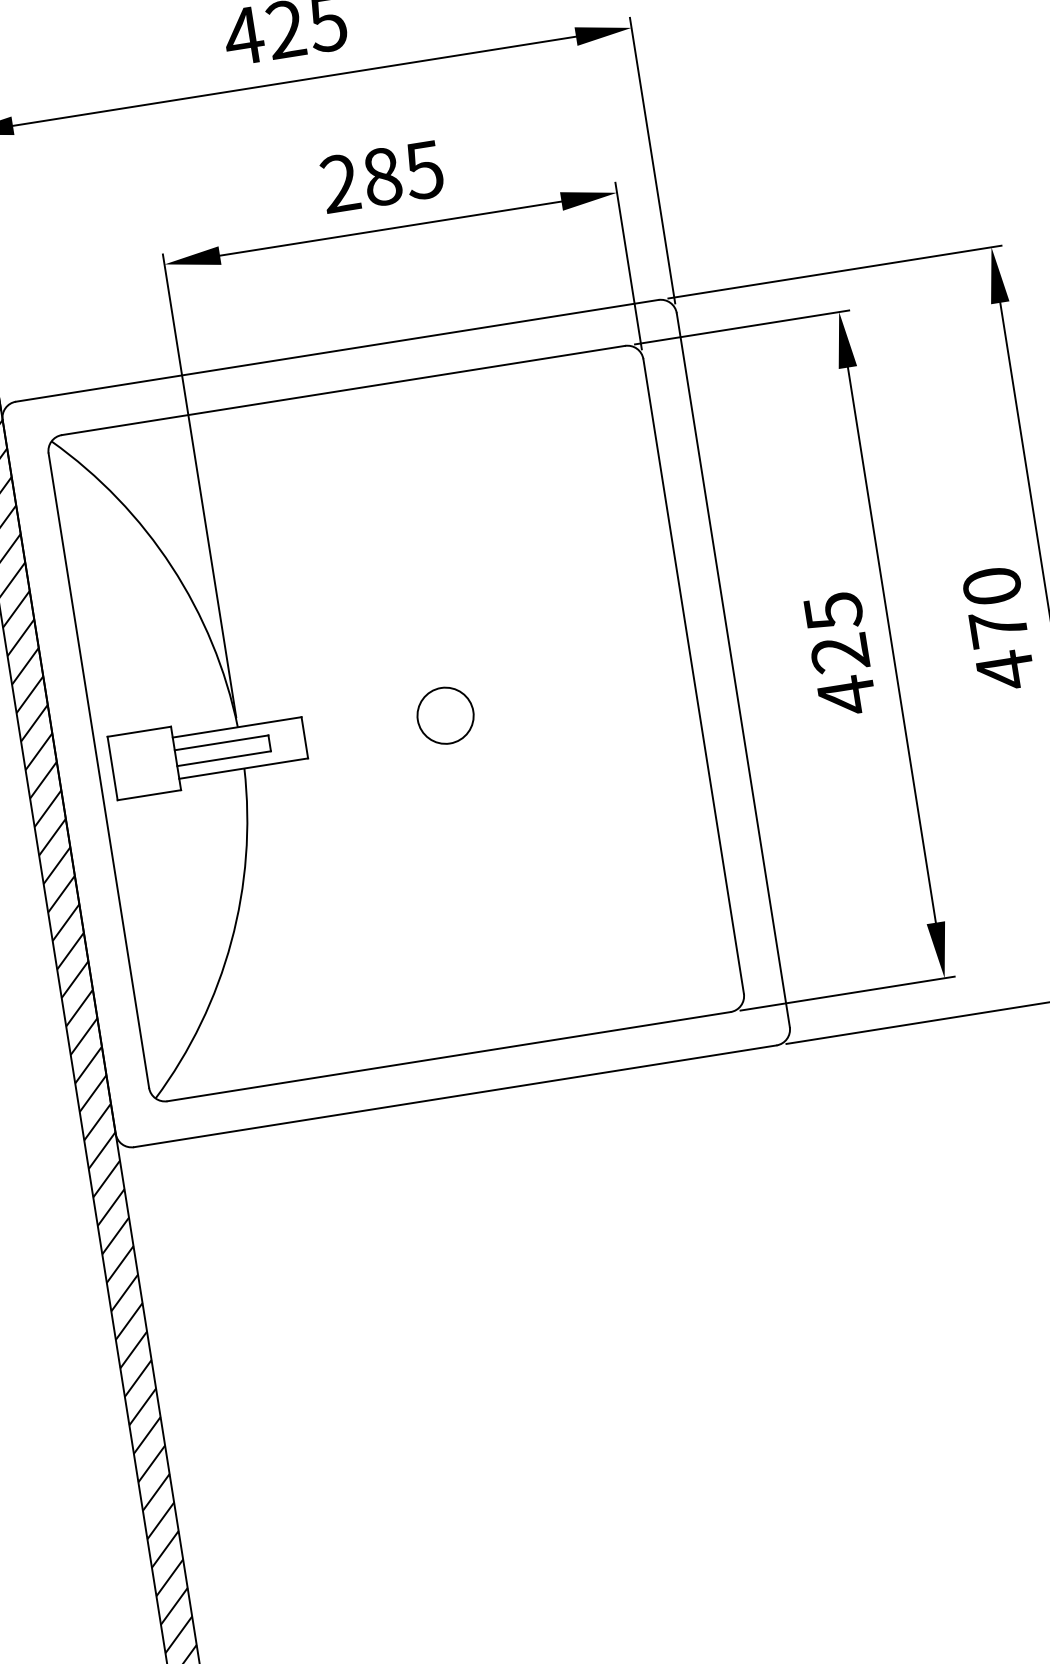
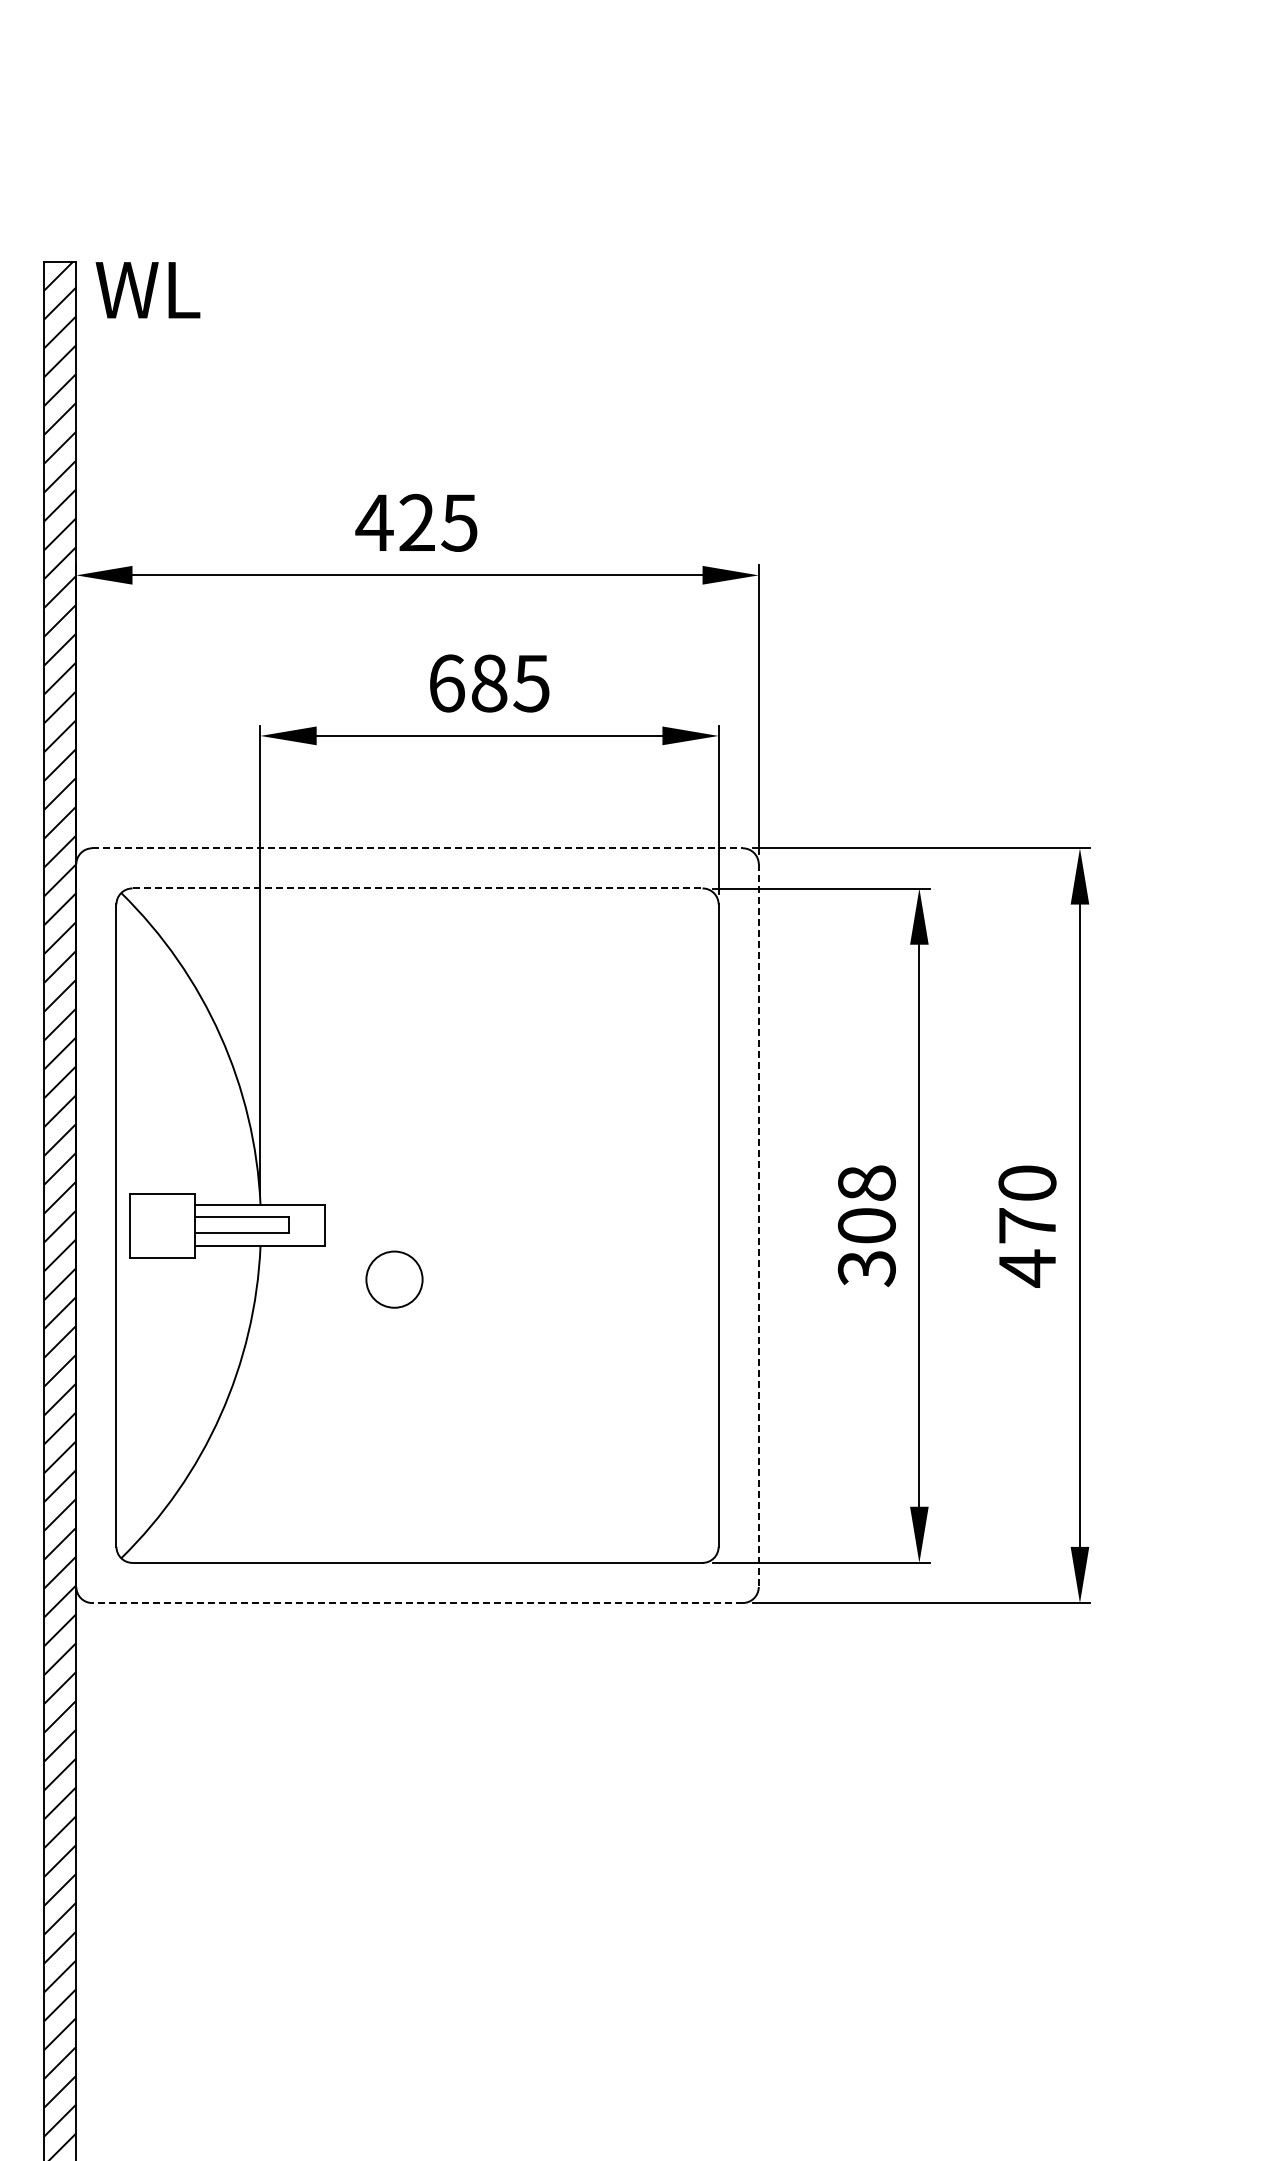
text: (340, 183) -> (446, 683), 285 -> 685
line: (338, 350) -> (418, 848), solid -> dashed
line: (344, 390) -> (418, 888), solid -> dashed
text: (839, 654) -> (866, 1226), 425 -> 308
line: (733, 671) -> (758, 1226), solid -> dashed
circle: (445, 715) -> (394, 1279), moved
line: (455, 1096) -> (417, 1603), solid -> dashed

